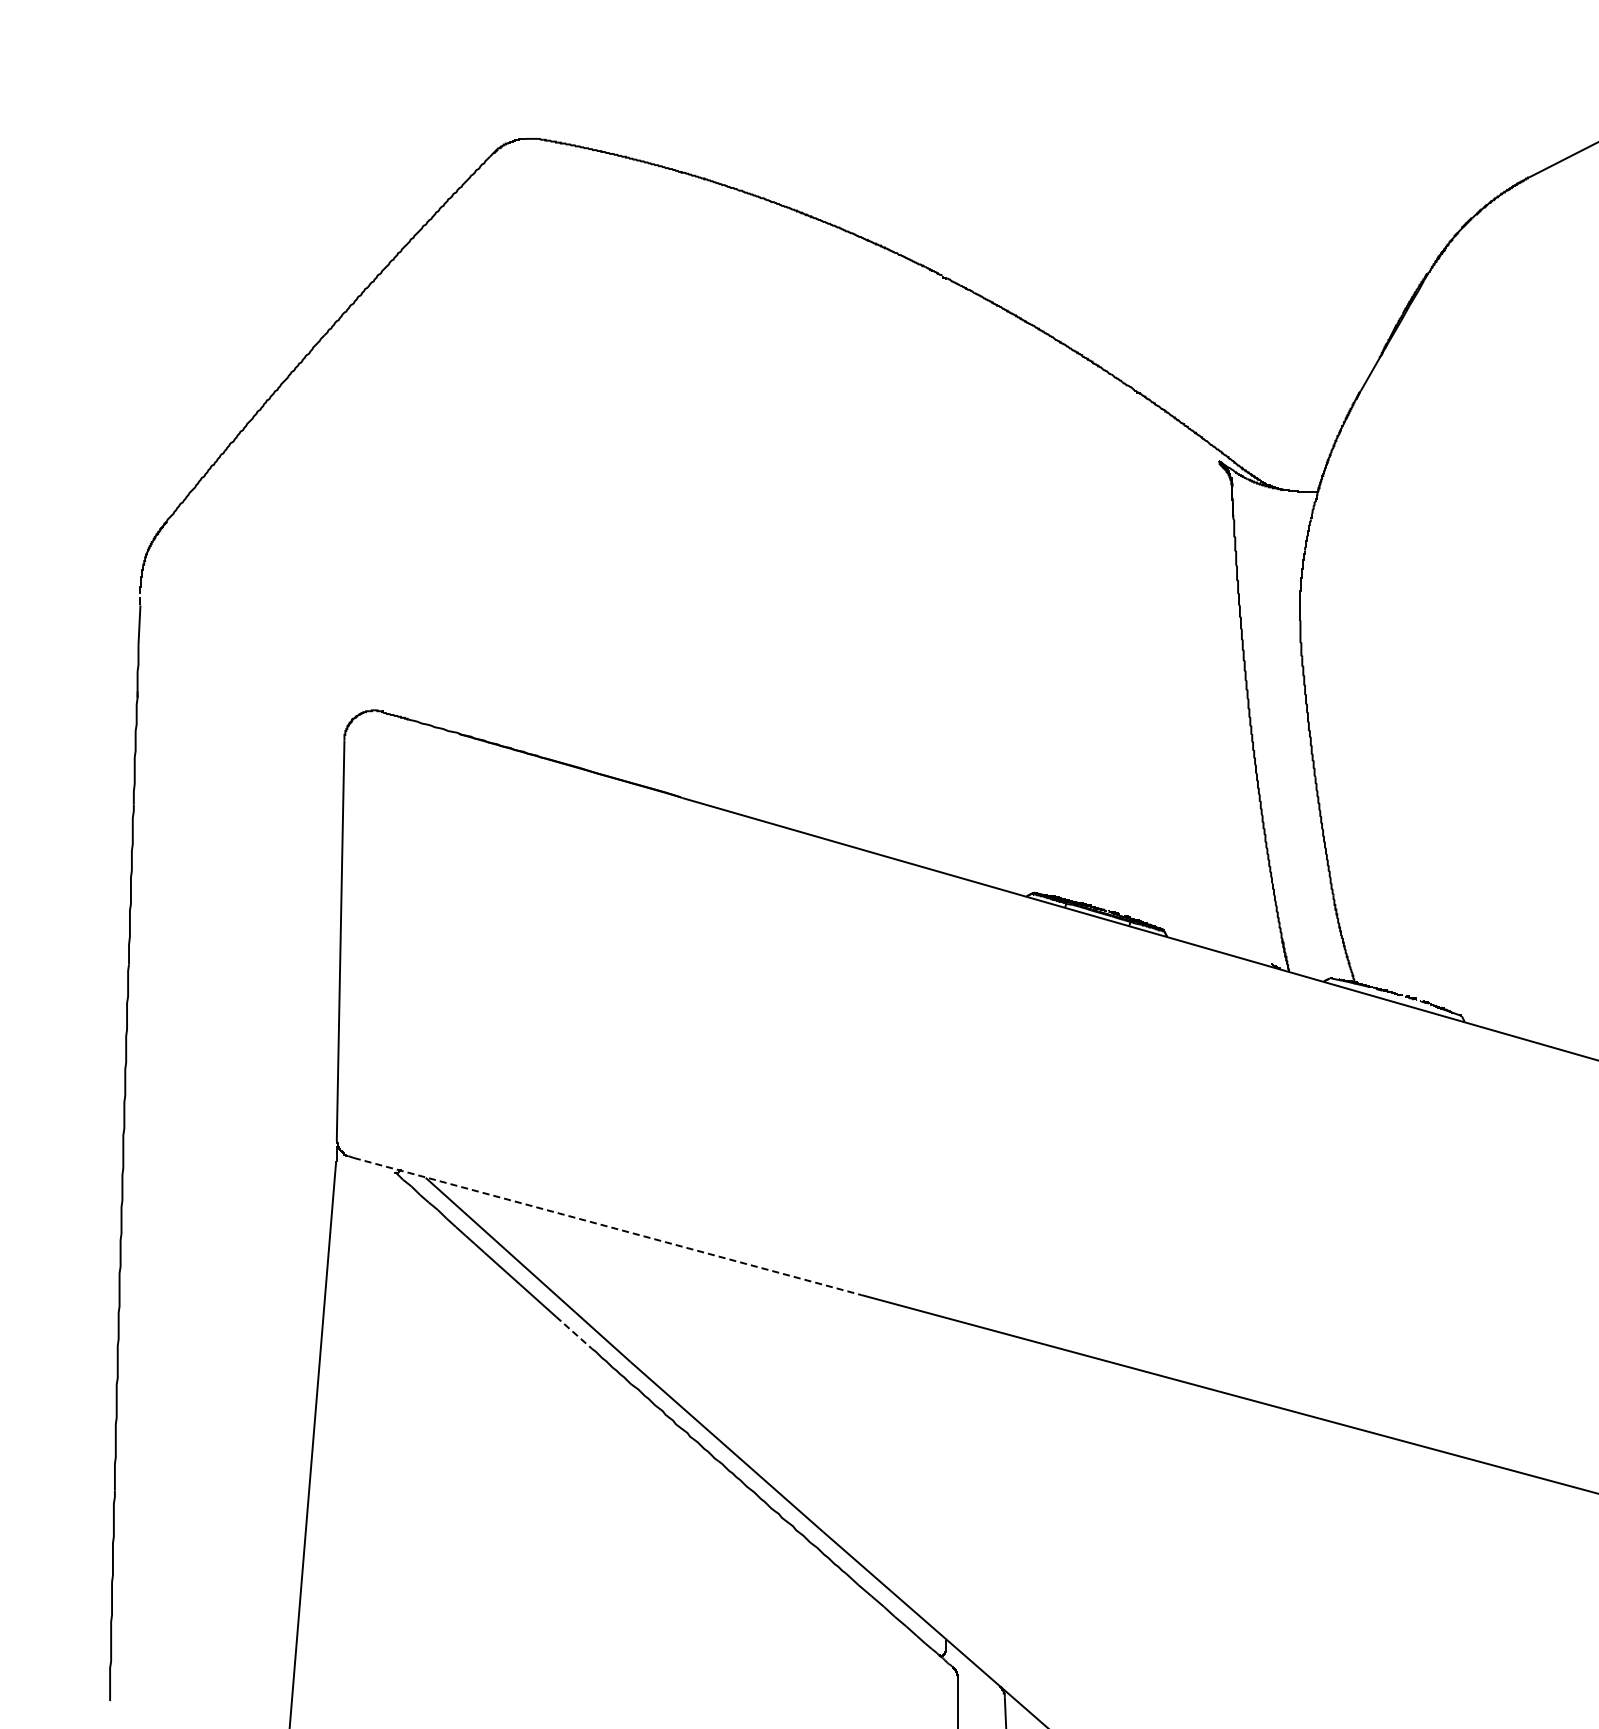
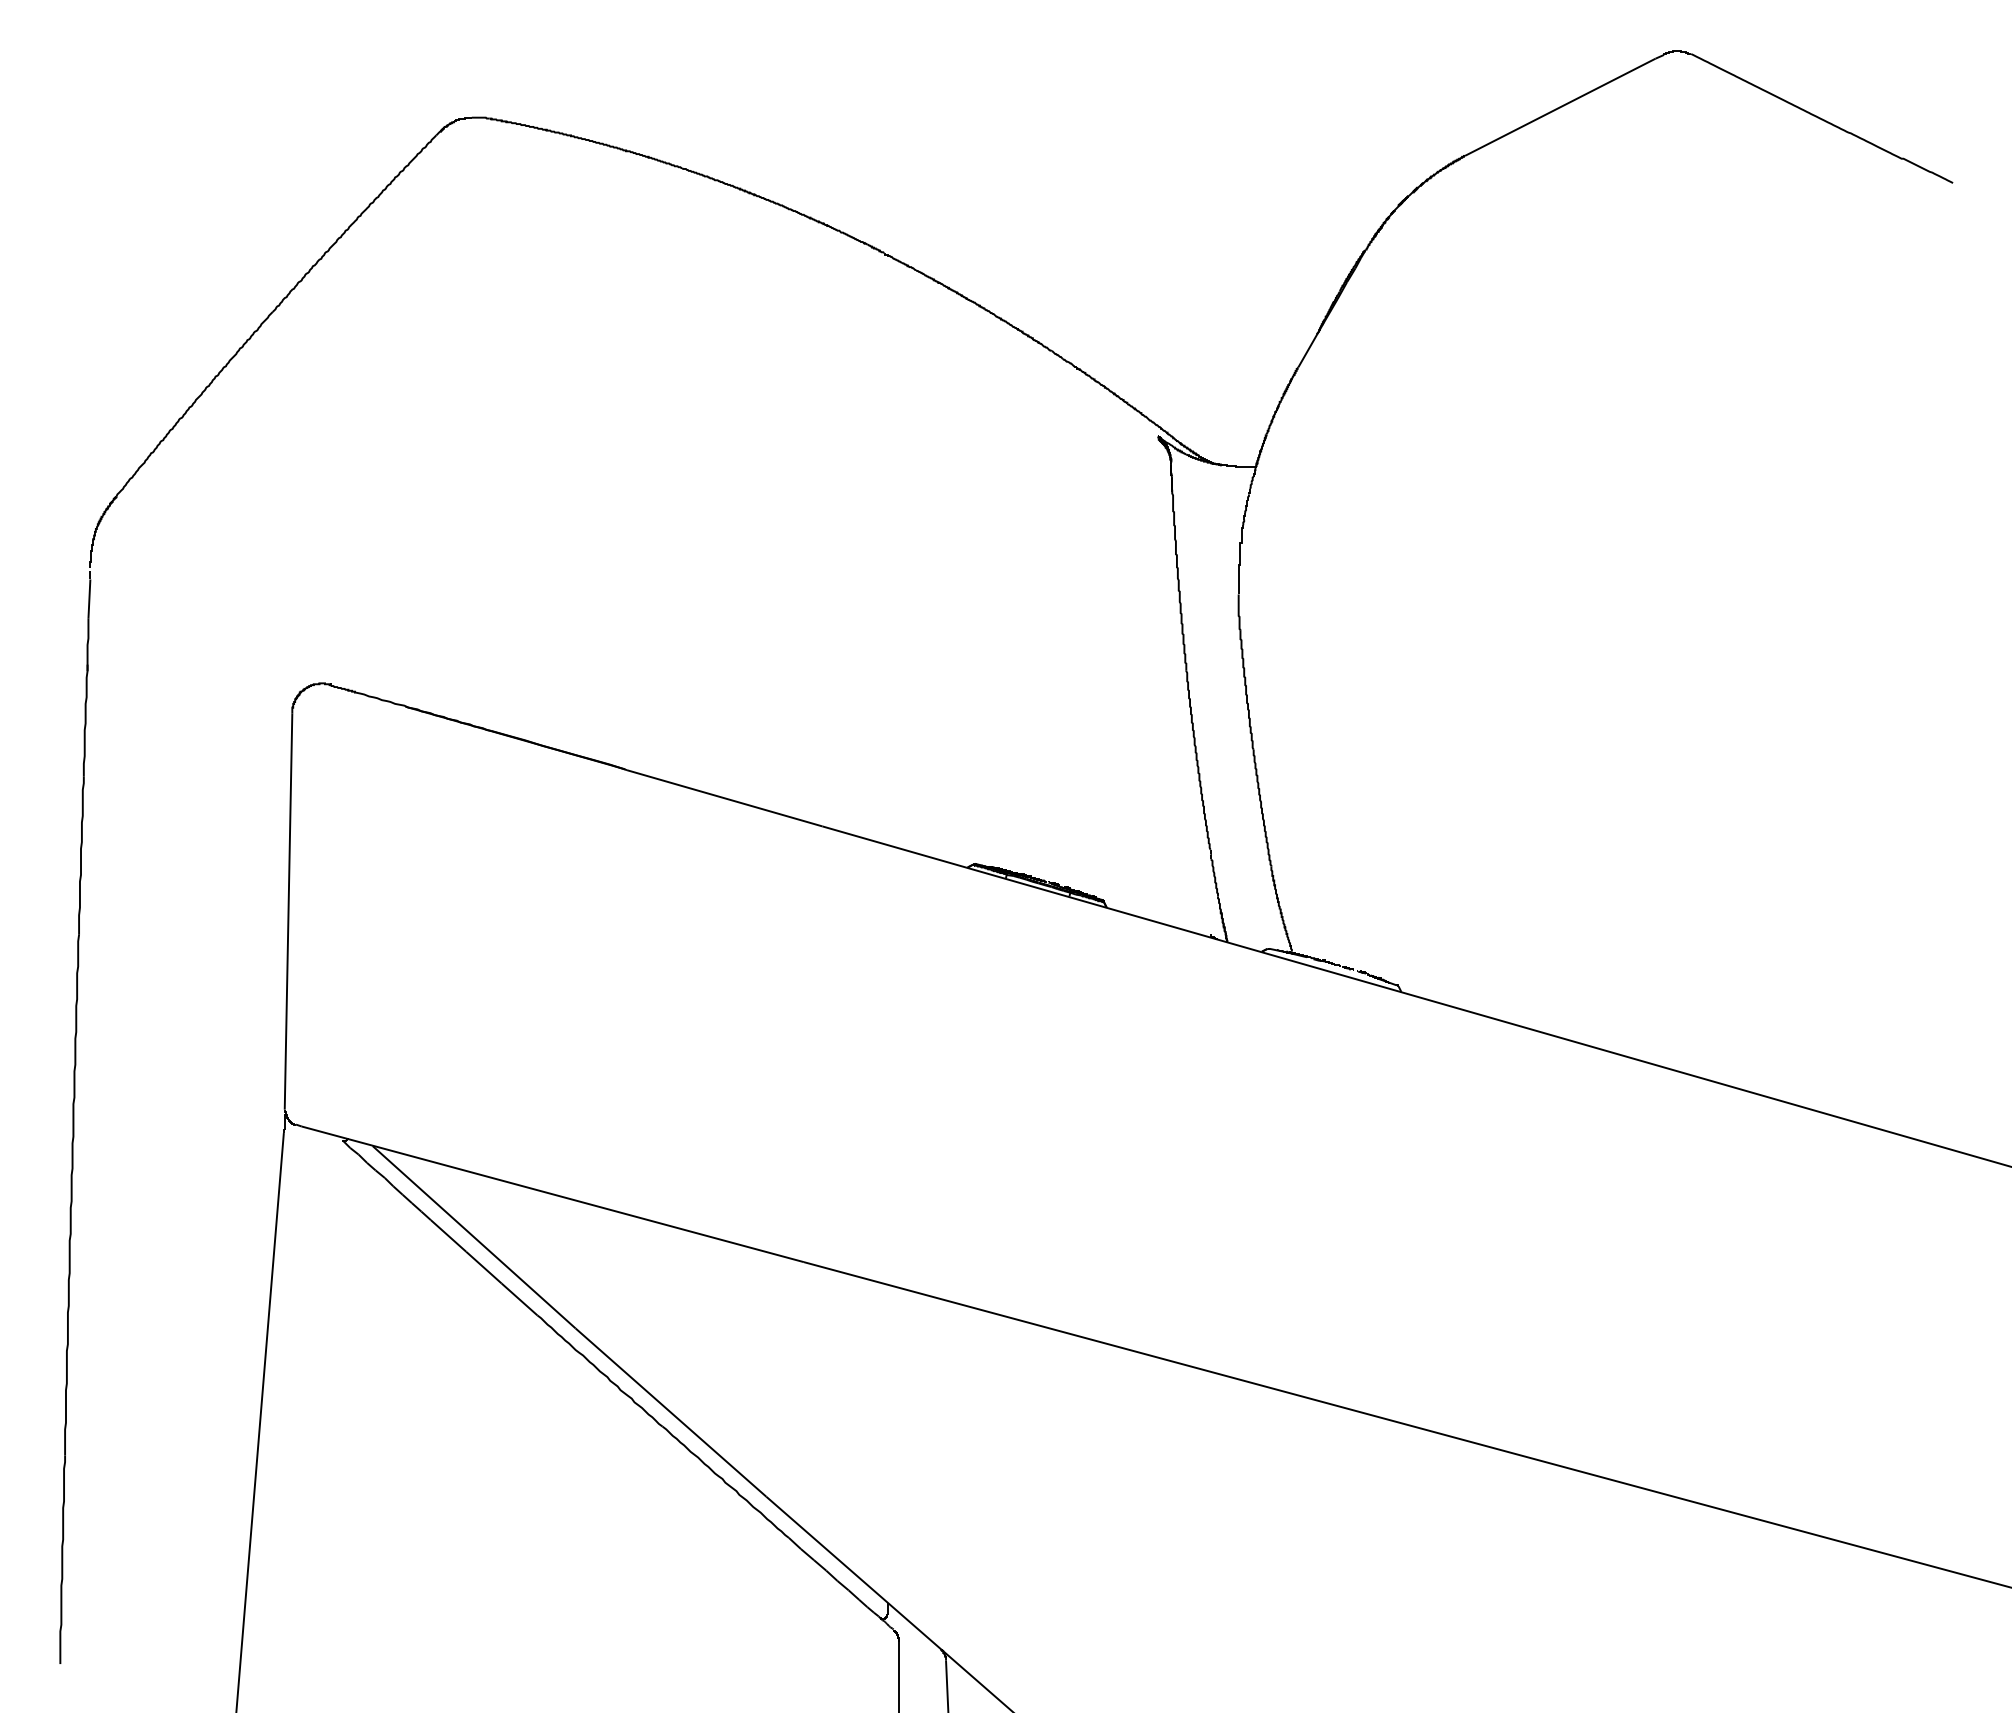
line: (608, 1226) -> (553, 1194), dashed -> solid
line: (573, 1332) -> (519, 1299), dashed -> solid

